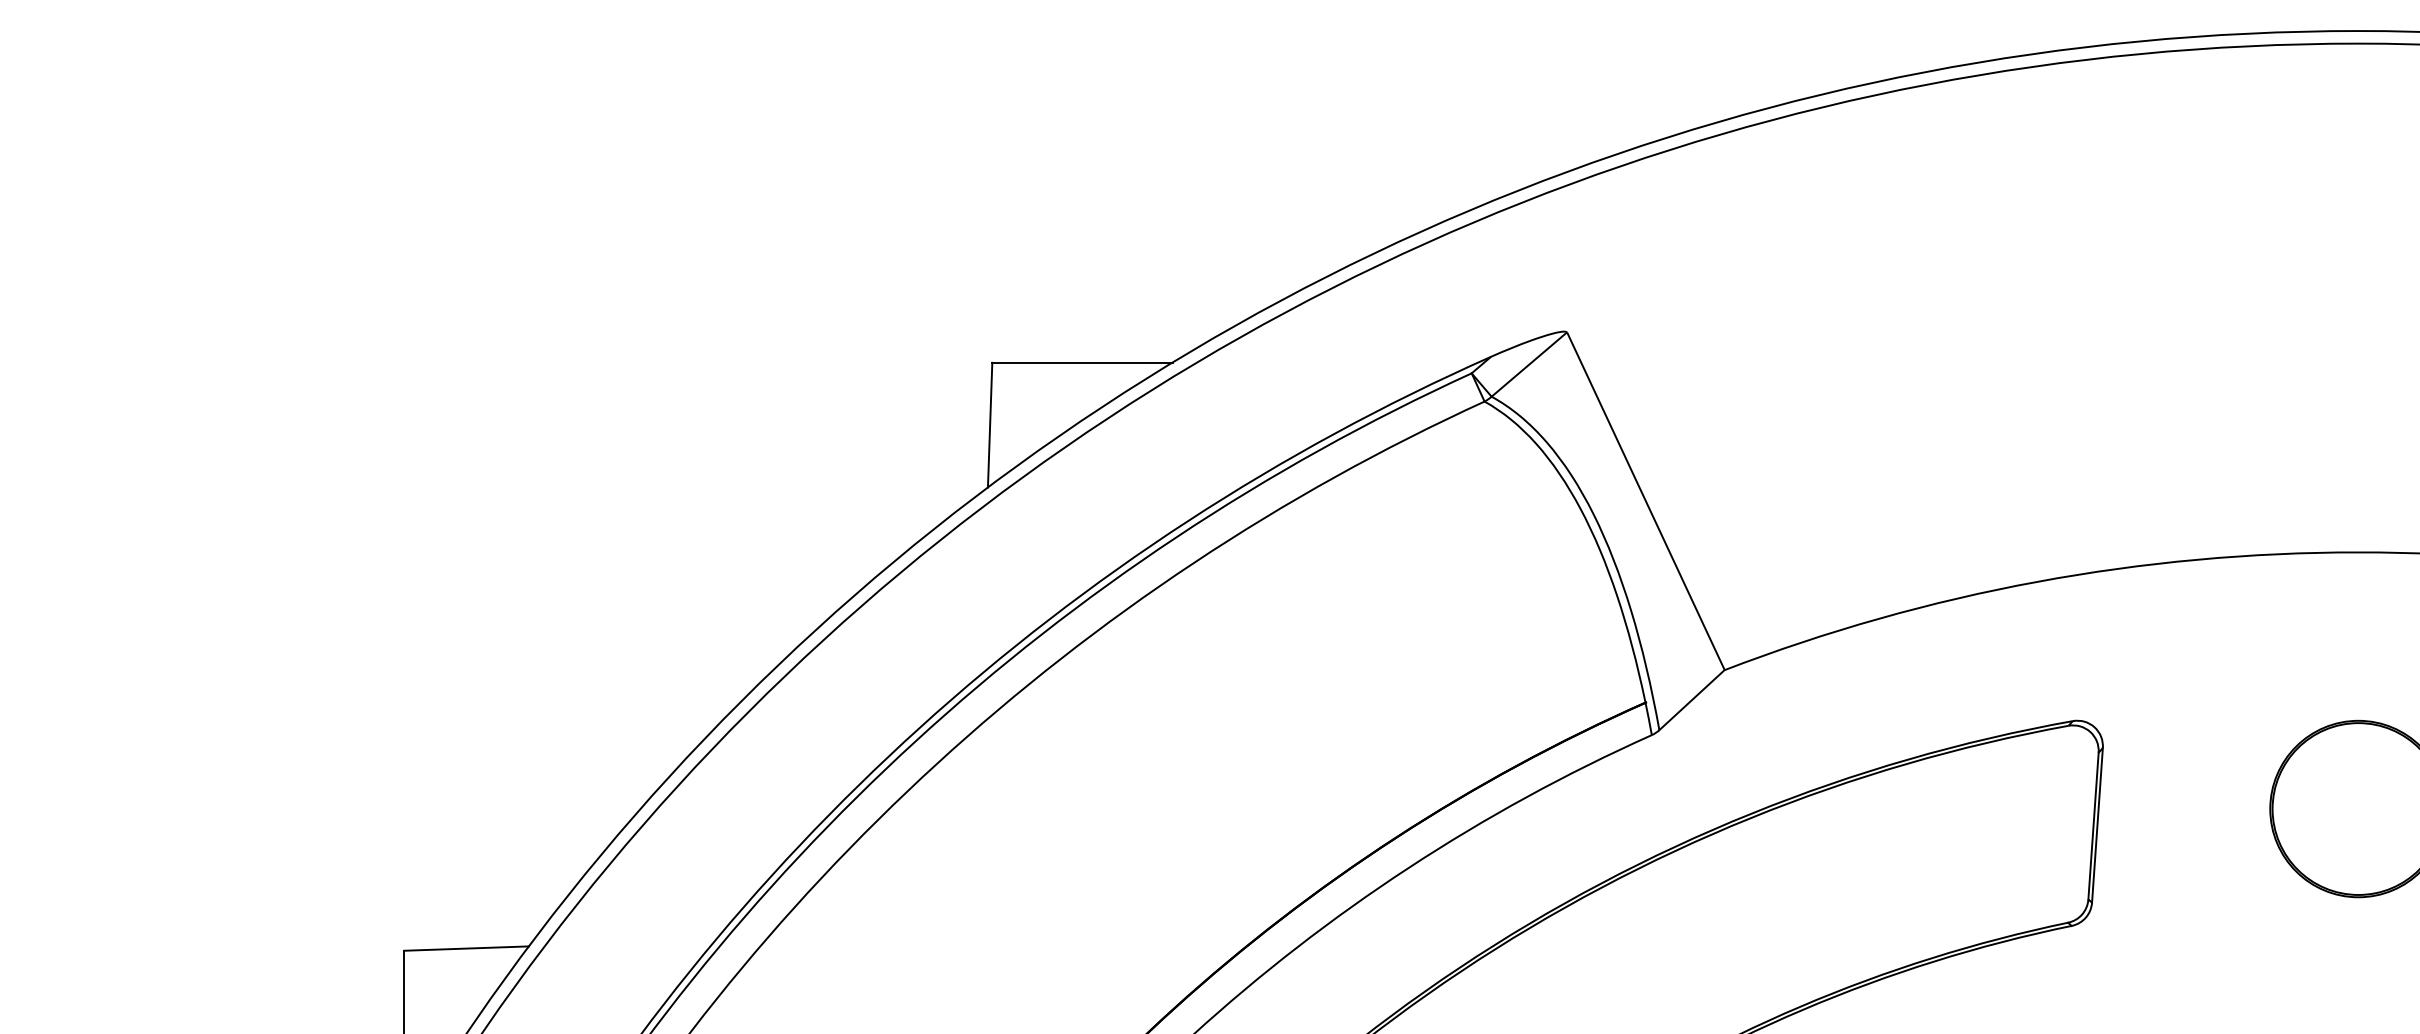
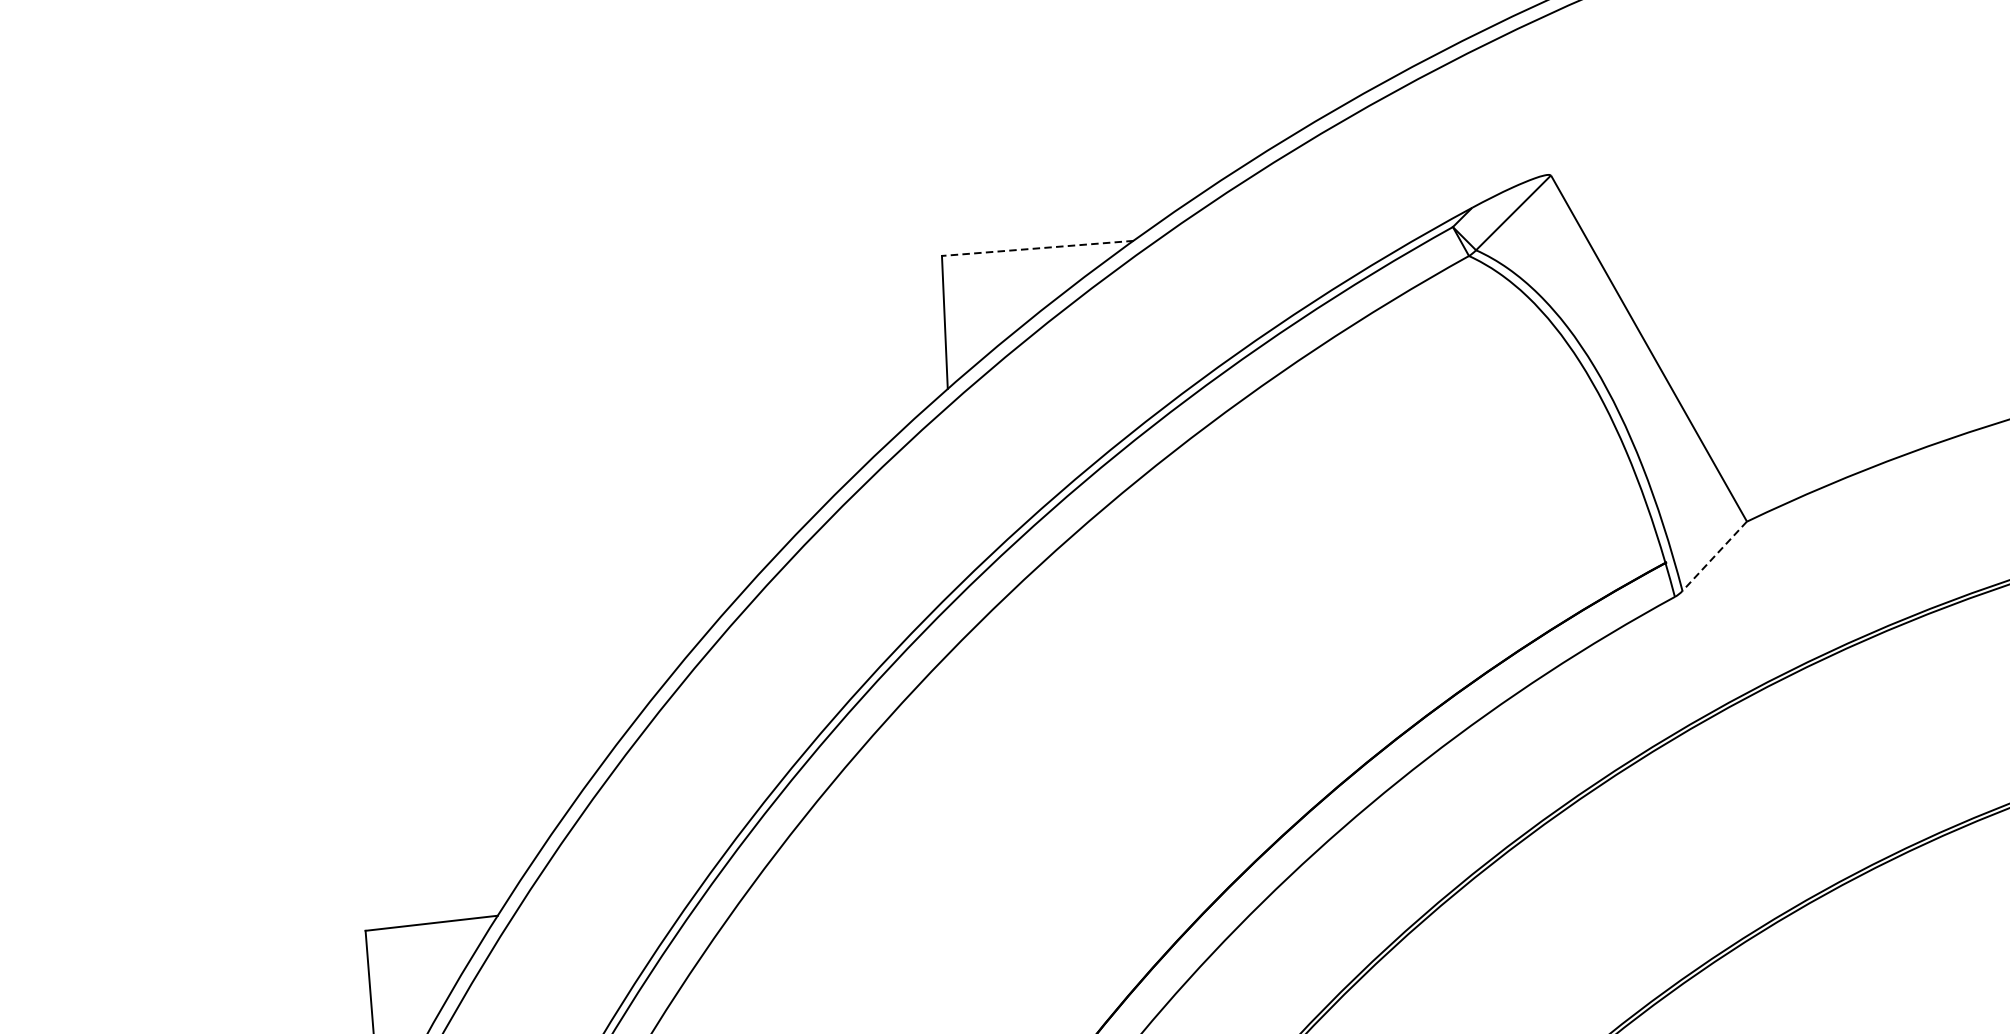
line: (1081, 362) -> (1036, 248), solid -> dashed
line: (1691, 700) -> (1714, 556), solid -> dashed

